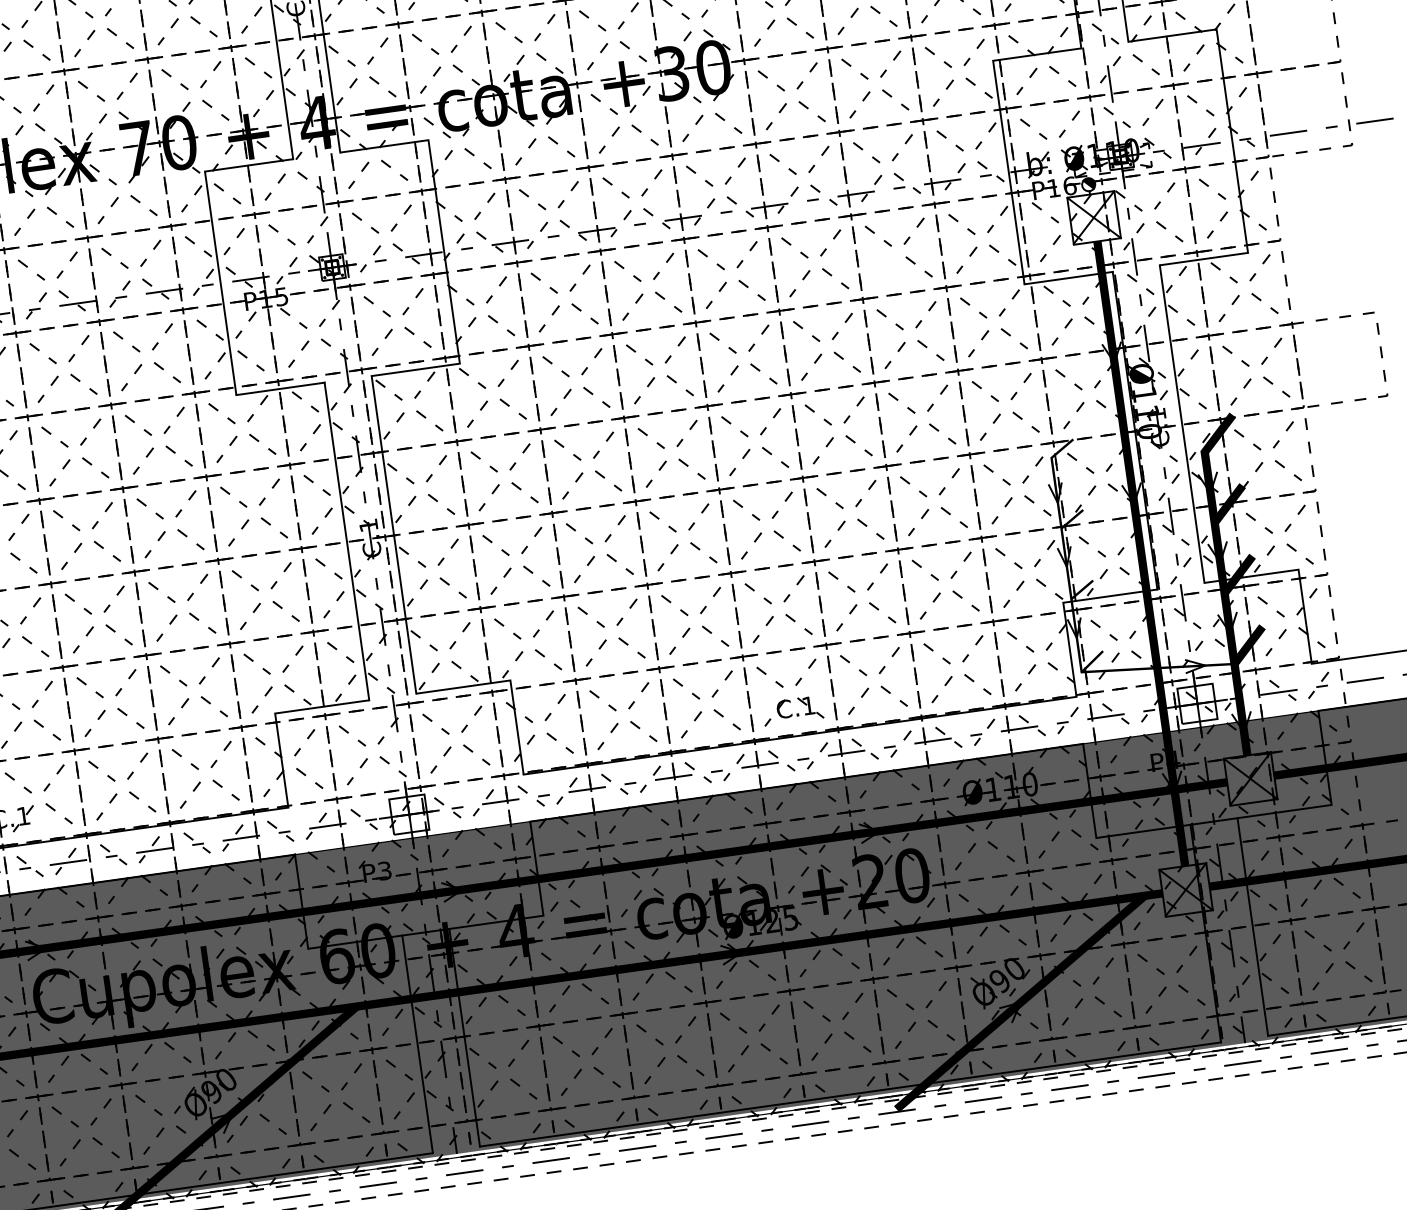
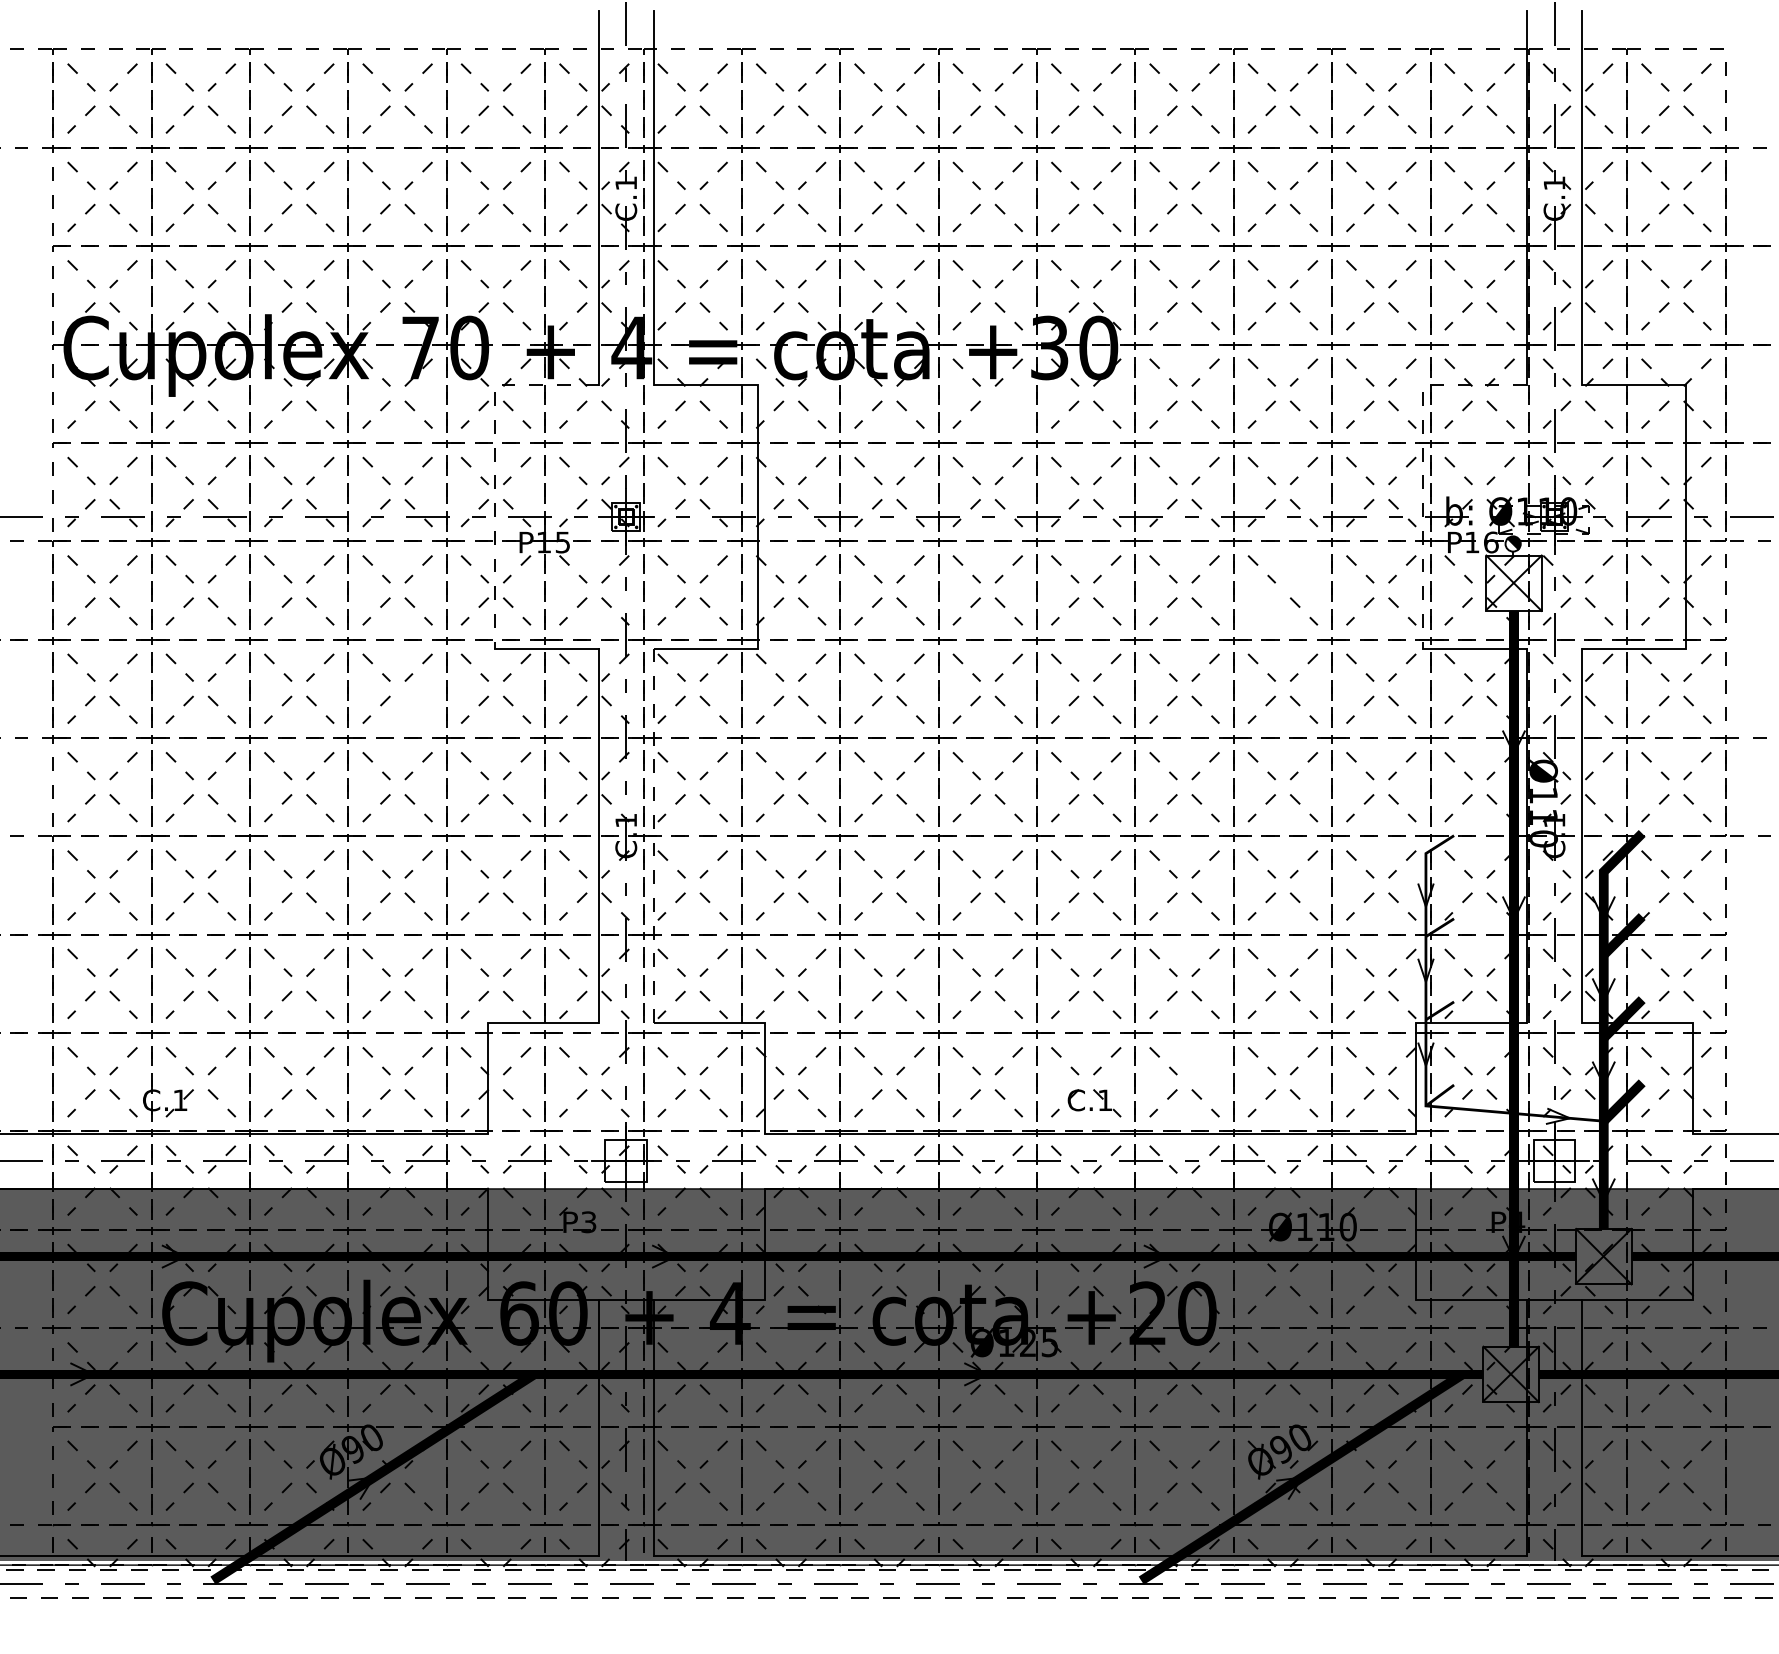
line: (1002, 128) -> (1422, 465), solid -> dashed
line: (641, 131) -> (1005, 410), removed
line: (916, 227) -> (1307, 565), removed
line: (214, 239) -> (494, 465), solid -> dashed
line: (175, 452) -> (415, 705), removed
line: (393, 534) -> (653, 835), solid -> dashed
line: (892, 656) -> (1209, 1057), removed

